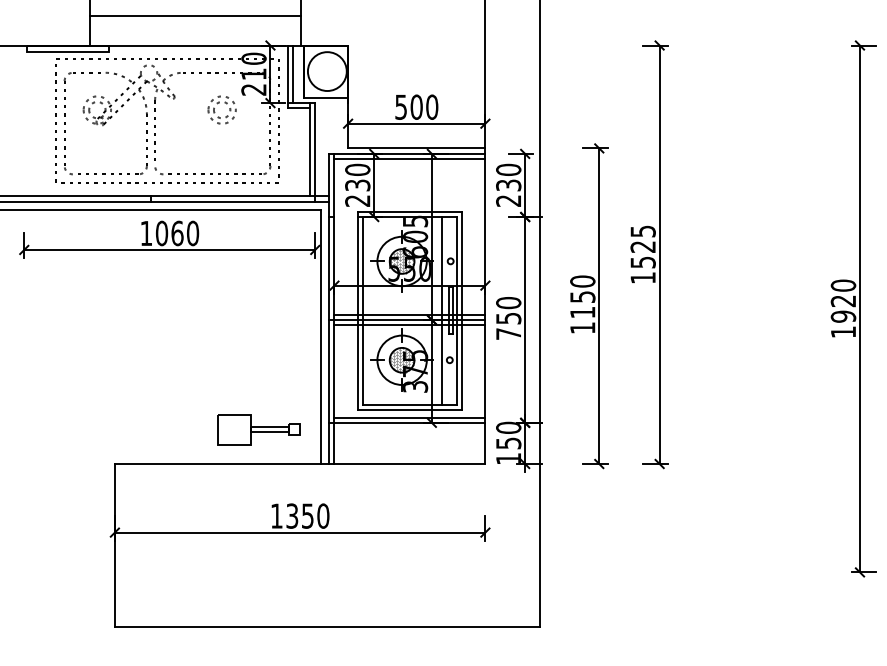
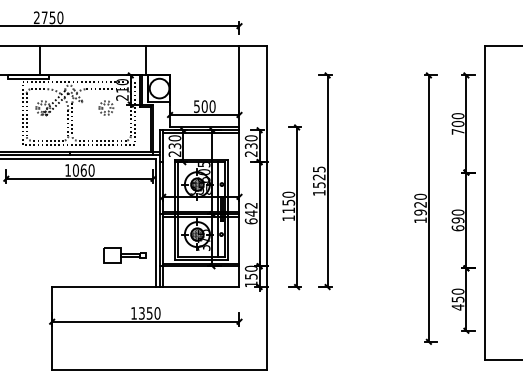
line: (194, 15) -> (92, 60), removed
text: (507, 318) -> (250, 213), 750 -> 642
part: (257, 429) -> (124, 255), moved

